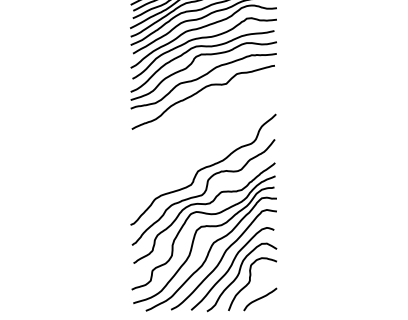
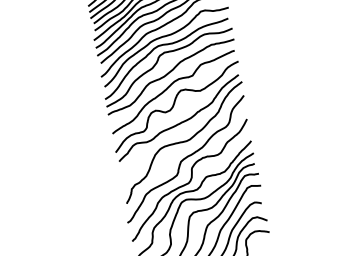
part: (201, 133) -> (177, 125), added

